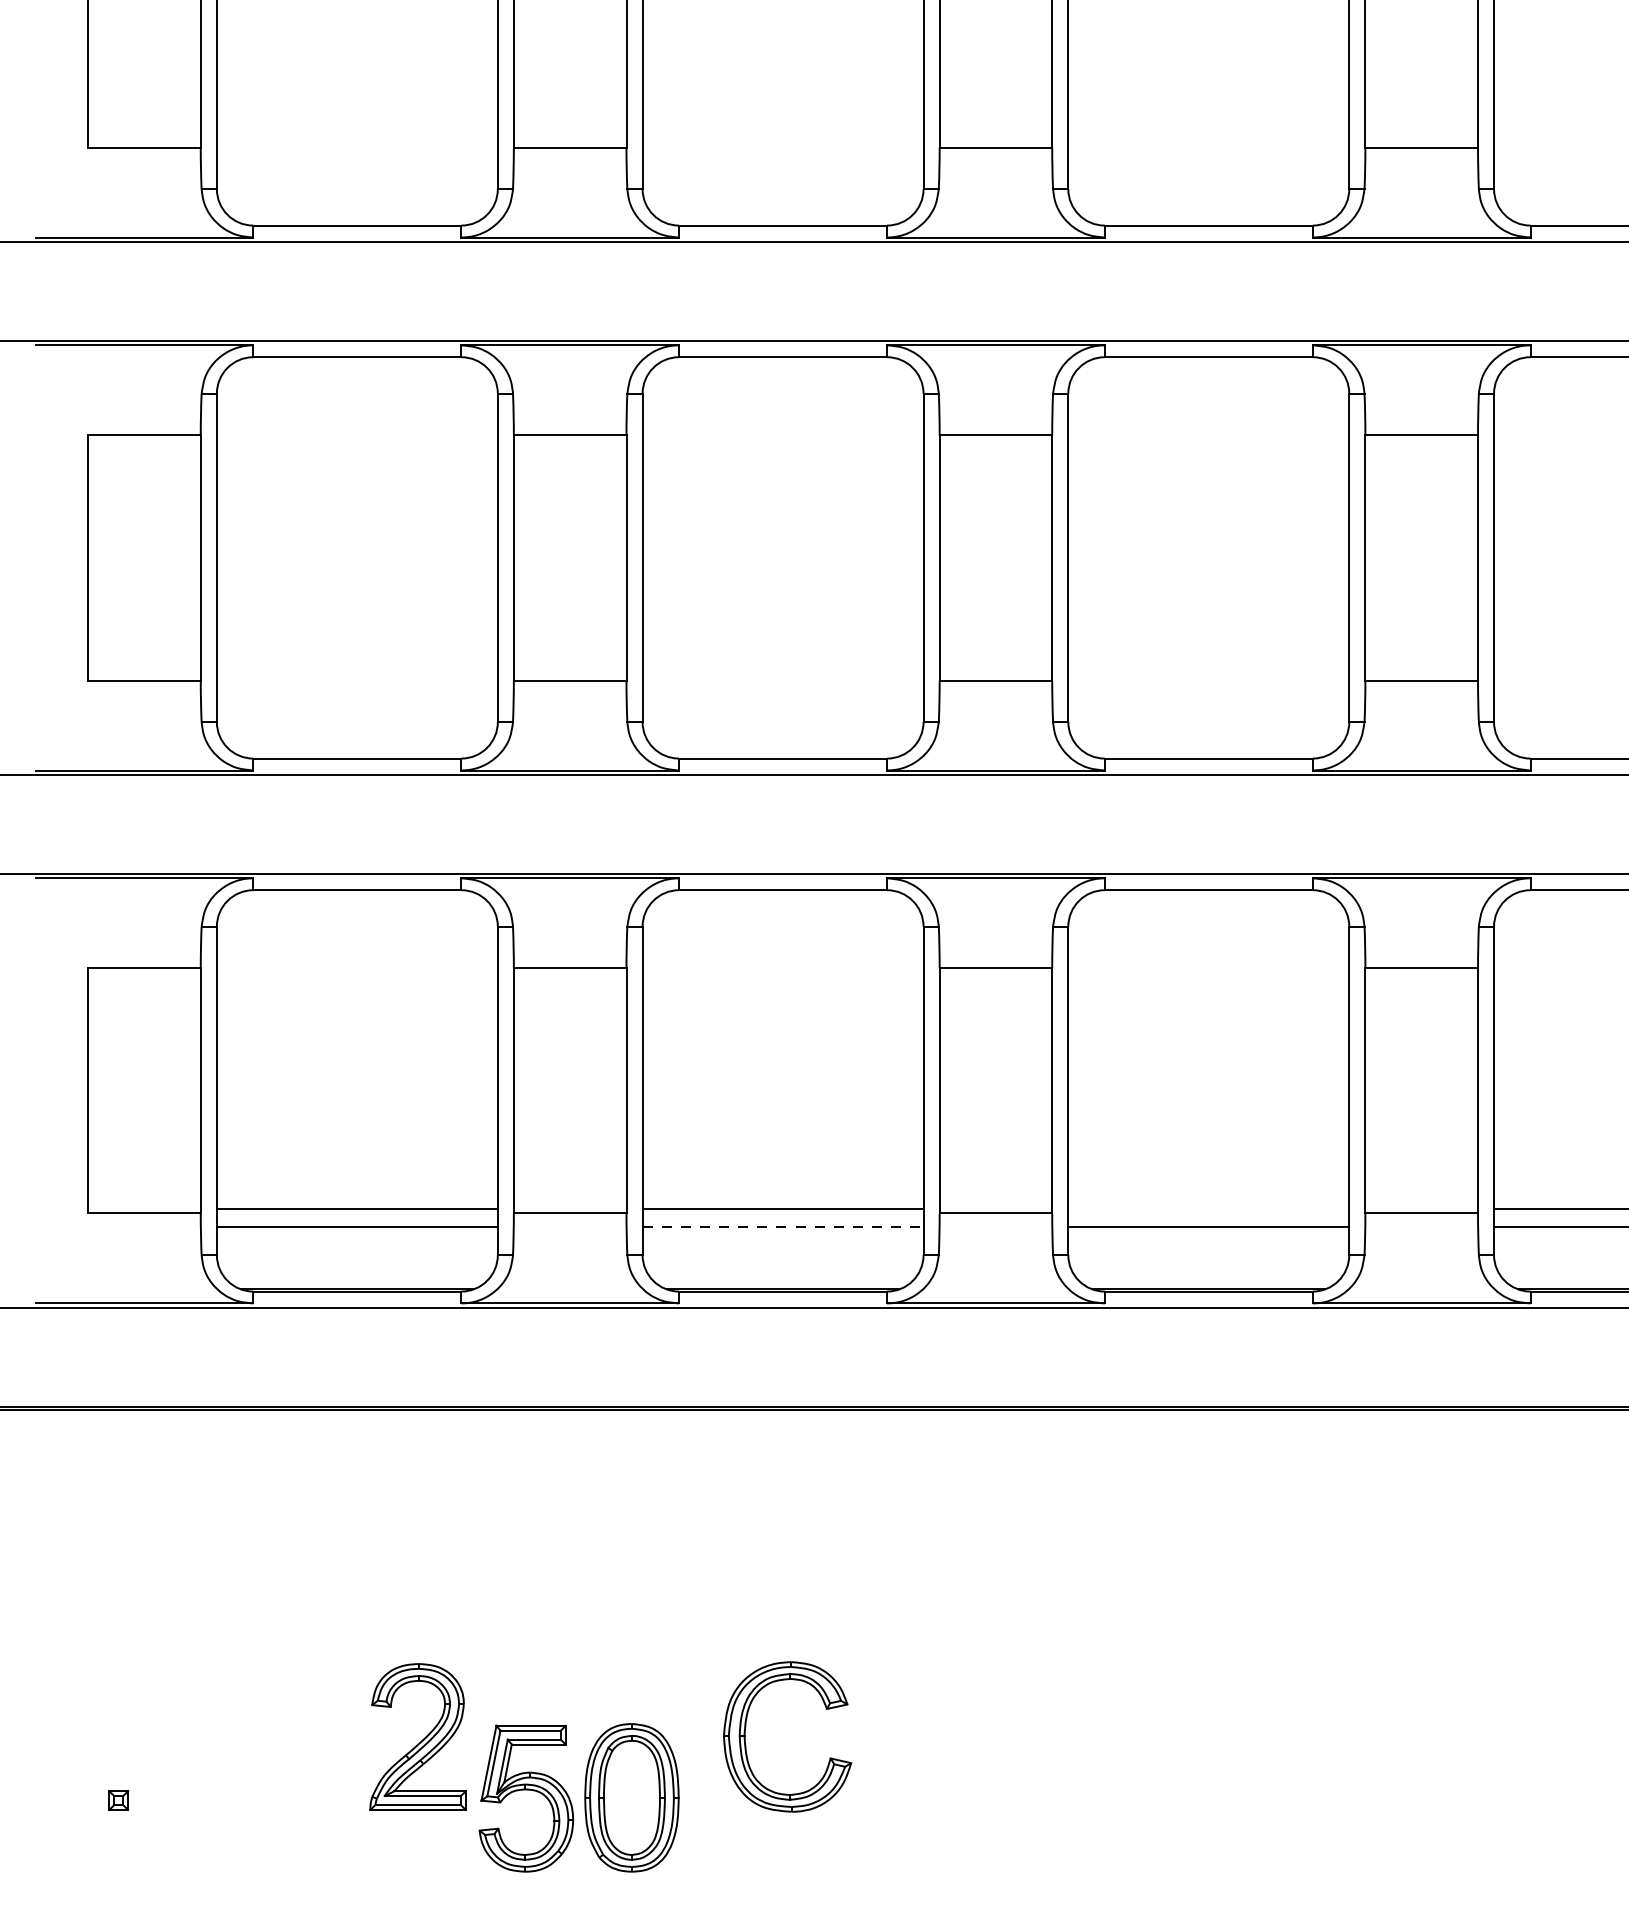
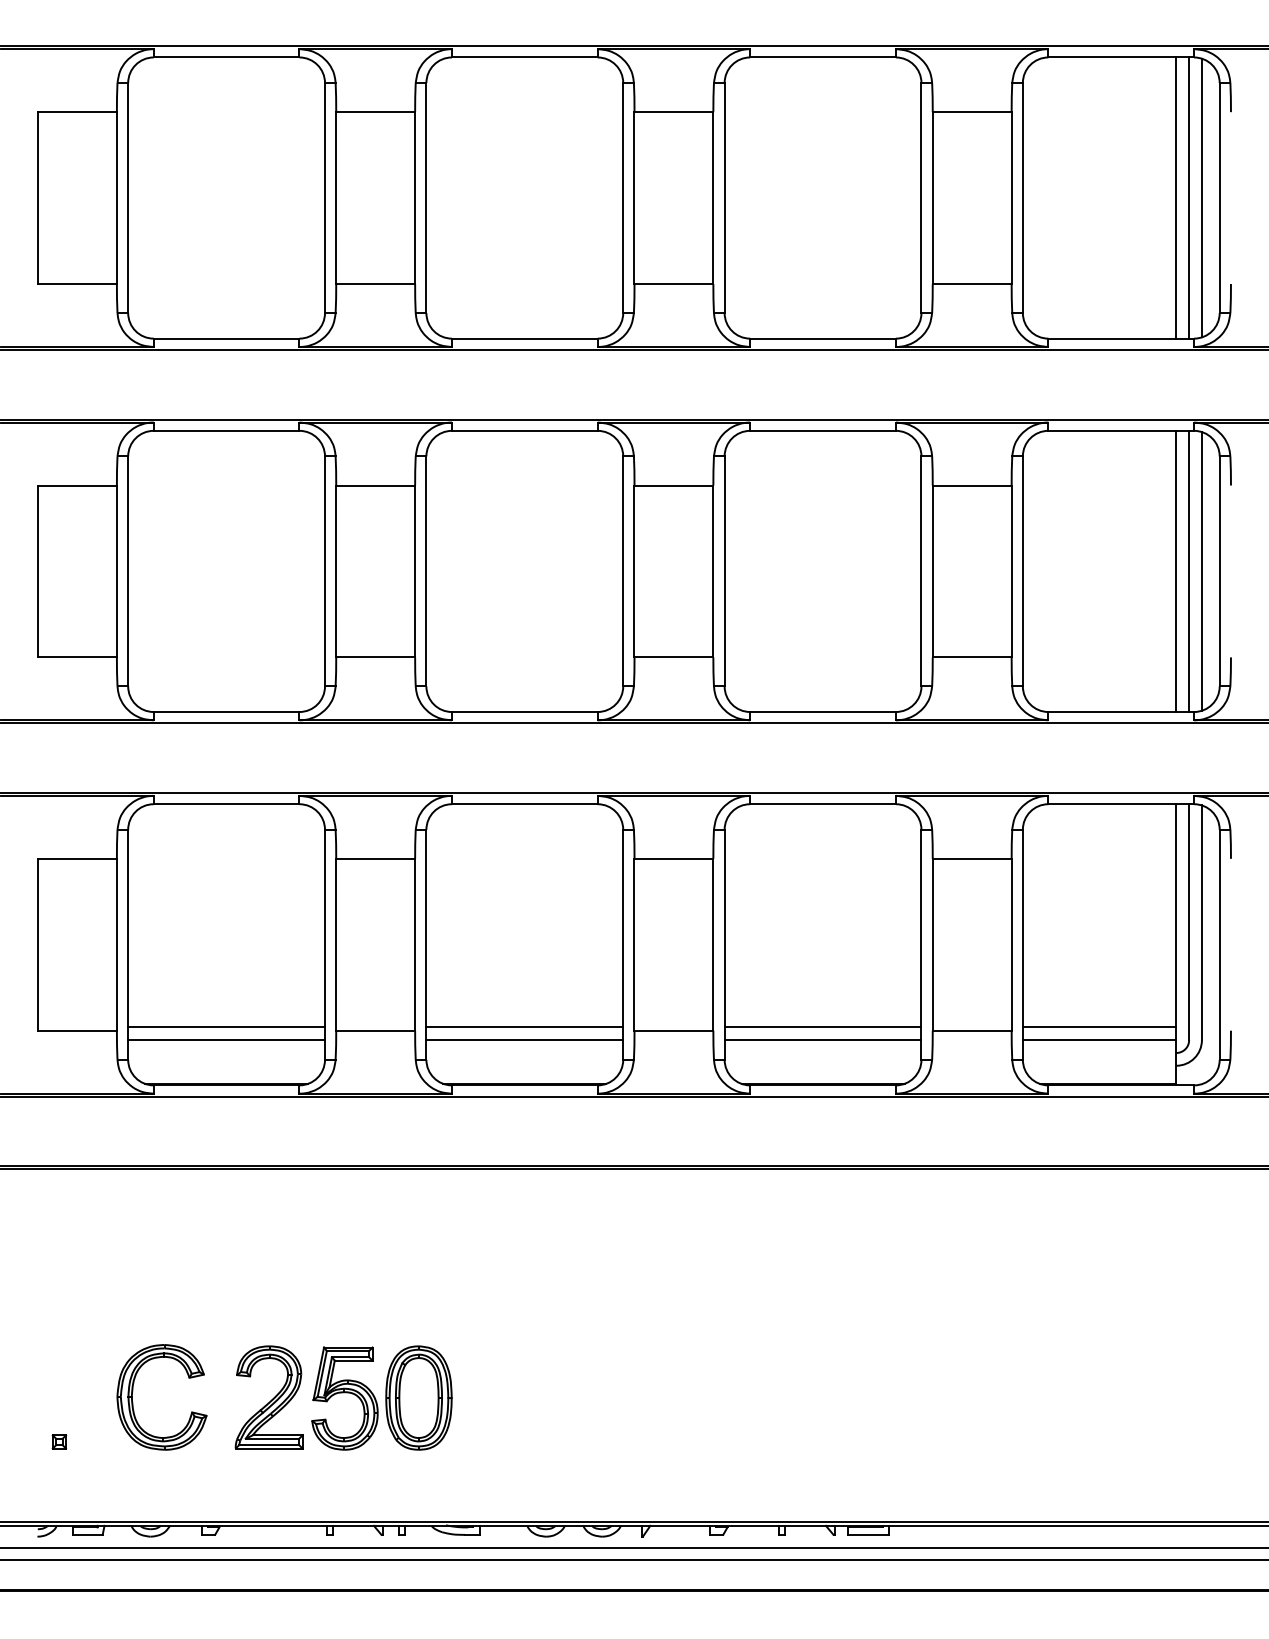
line: (1208, 1208) -> (822, 1027), added
line: (784, 1227) -> (525, 1040), dashed -> solid
part: (746, 1744) -> (133, 1402), moved
part: (578, 1797) -> (381, 1397), moved

